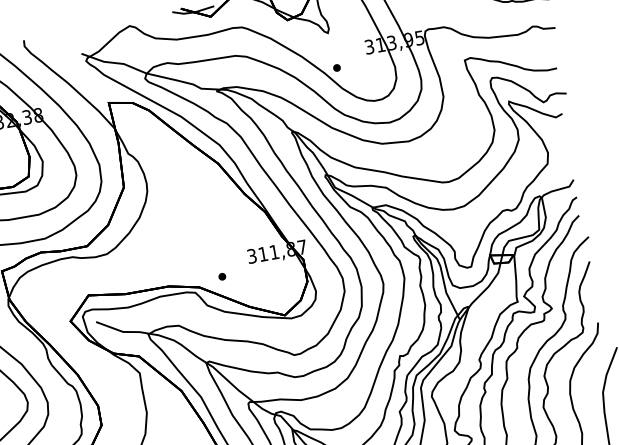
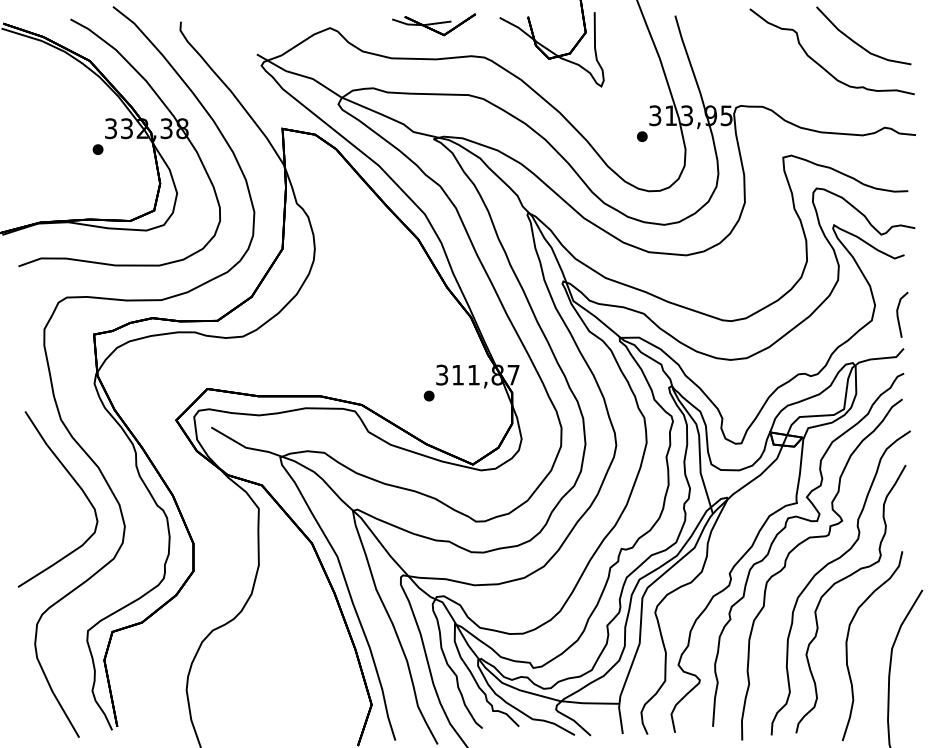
part: (337, 67) -> (642, 136), moved
curve: (565, 156) -> (898, 314), added
part: (221, 276) -> (428, 395), moved

